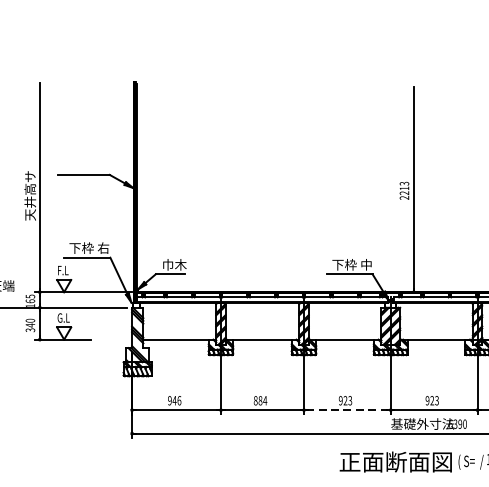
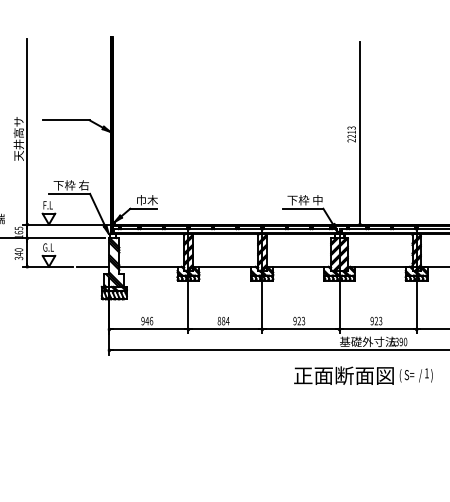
line: (114, 339) -> (93, 266), added
line: (346, 410) -> (300, 329), dashed -> solid

